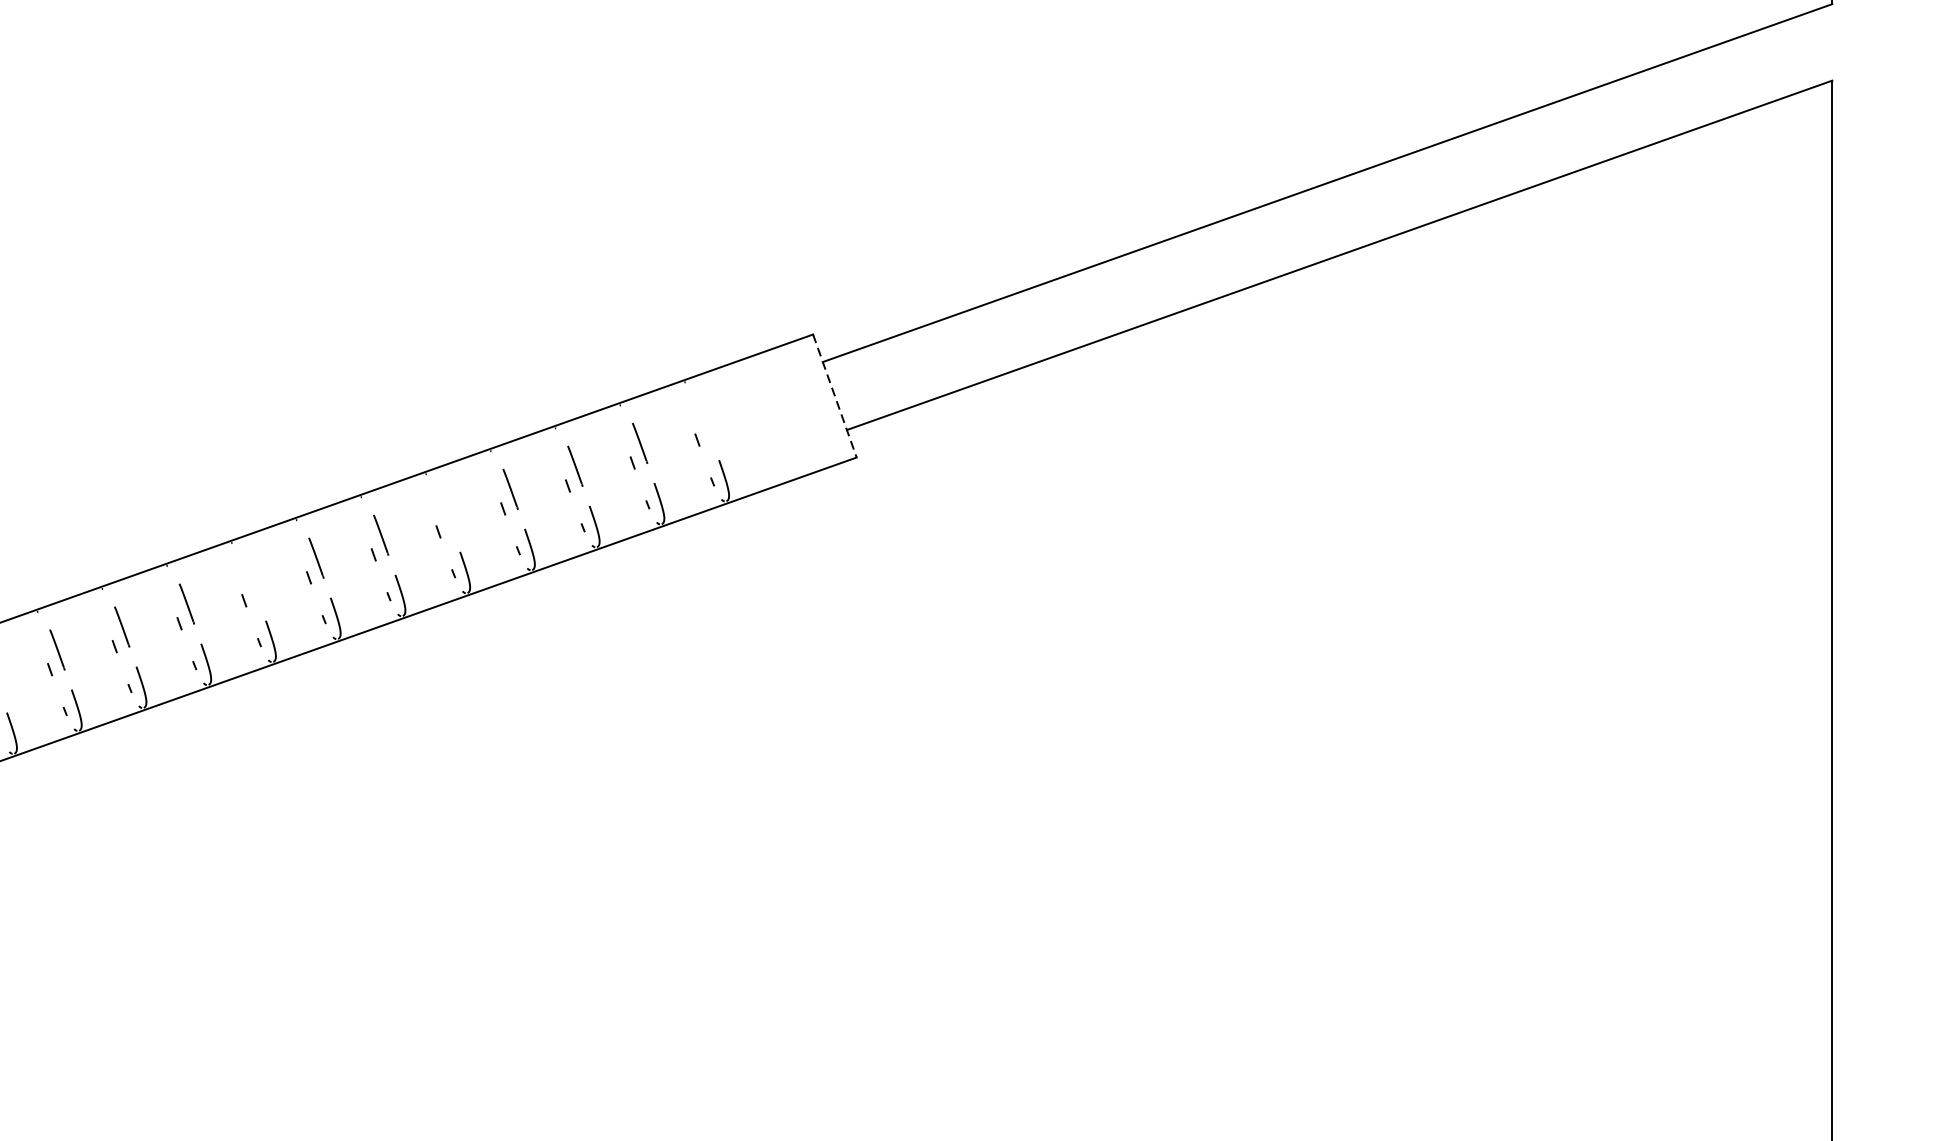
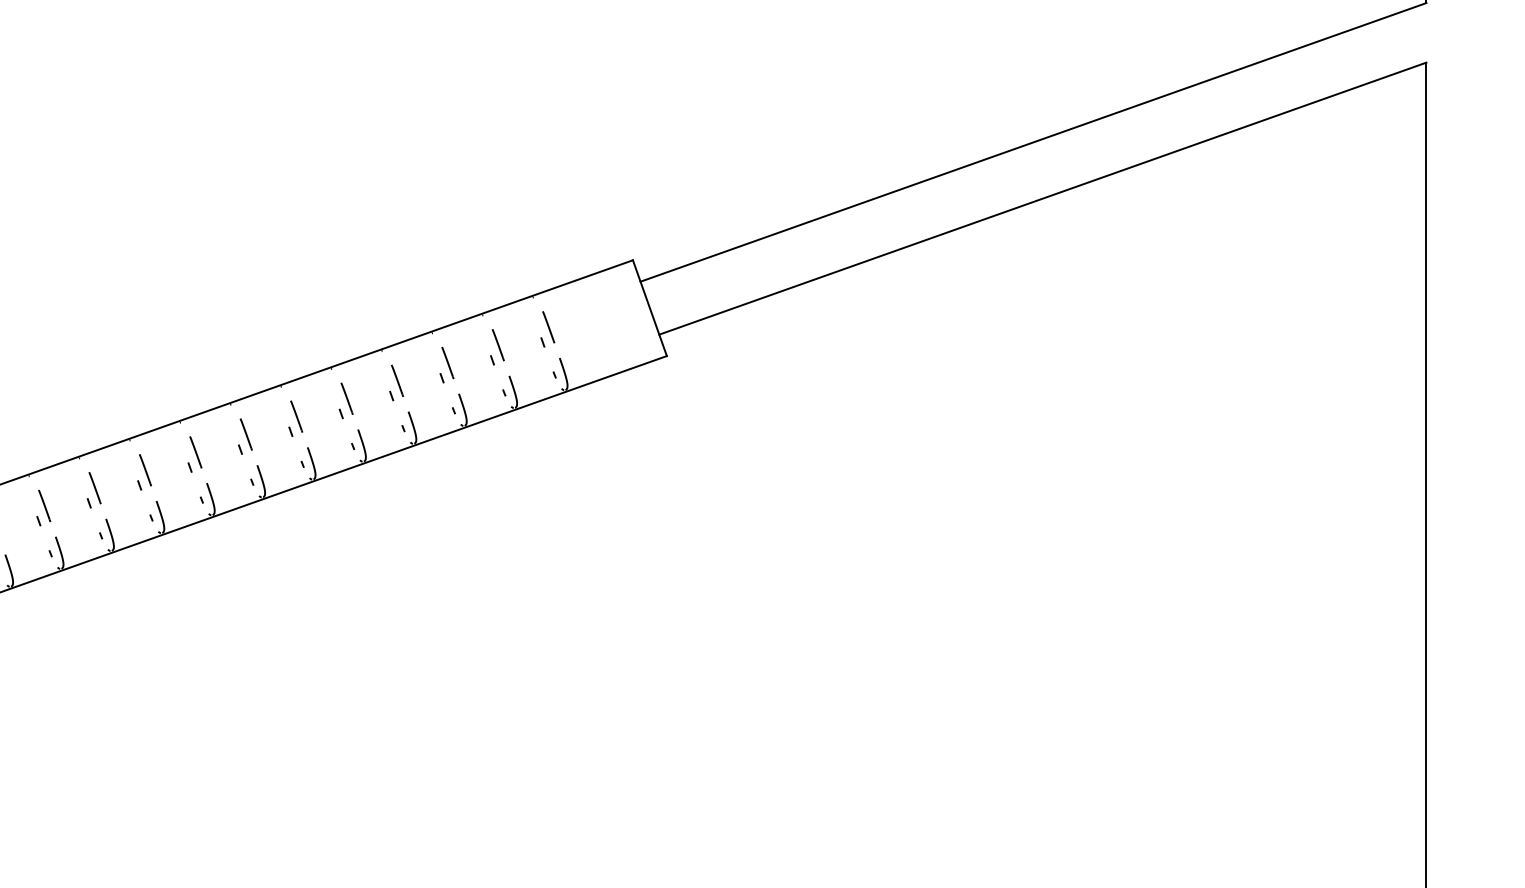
line: (834, 396) -> (649, 308), dashed -> solid
line: (704, 420) -> (548, 327), added
line: (445, 512) -> (346, 398), added
line: (251, 581) -> (195, 452), added

